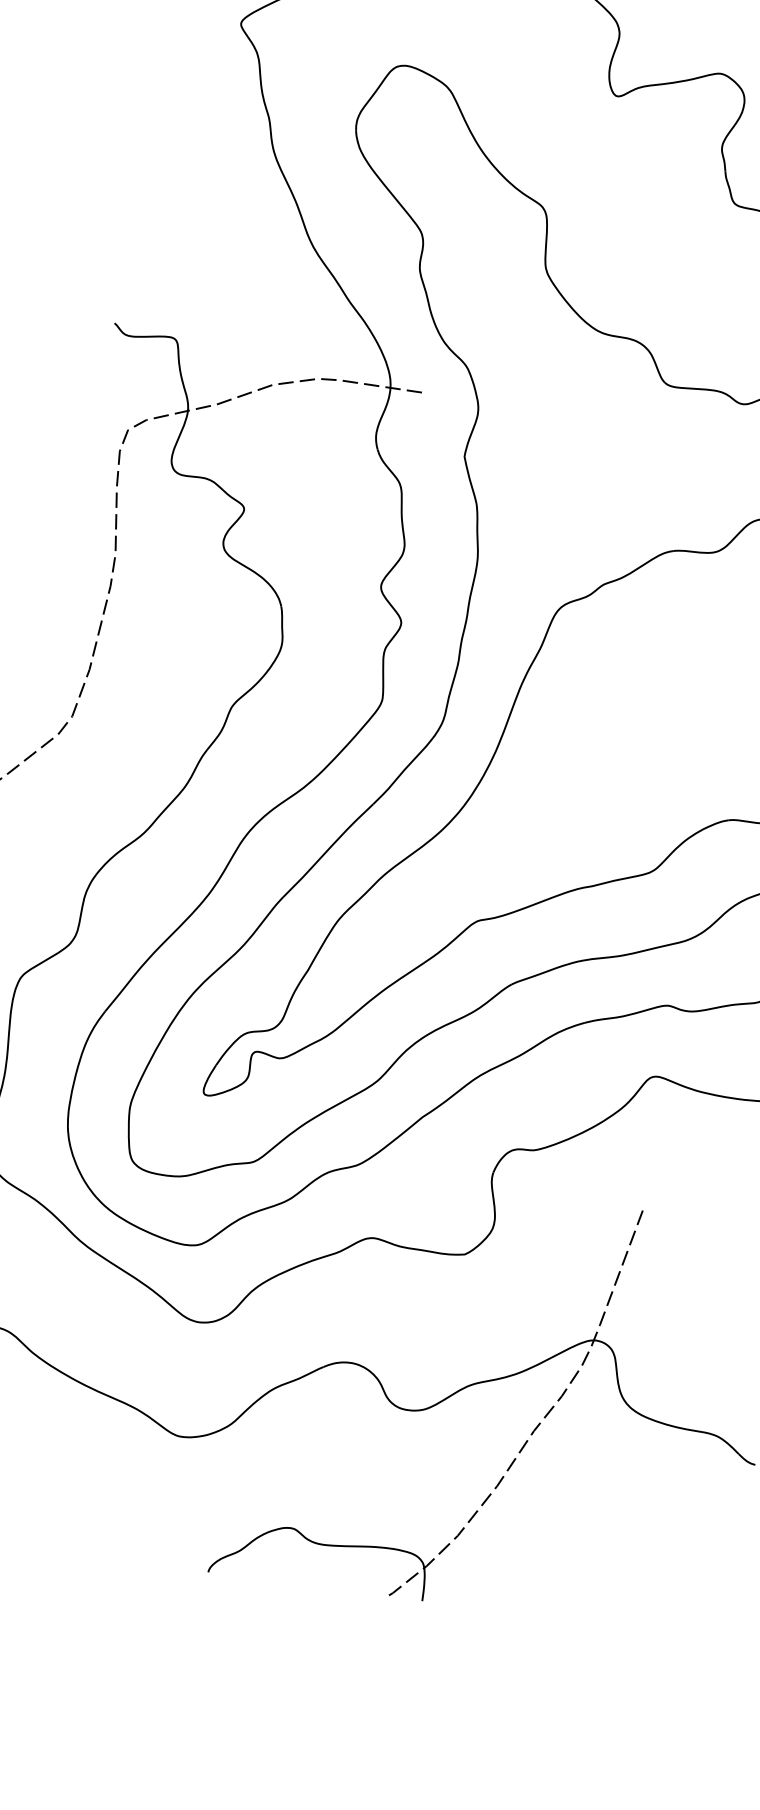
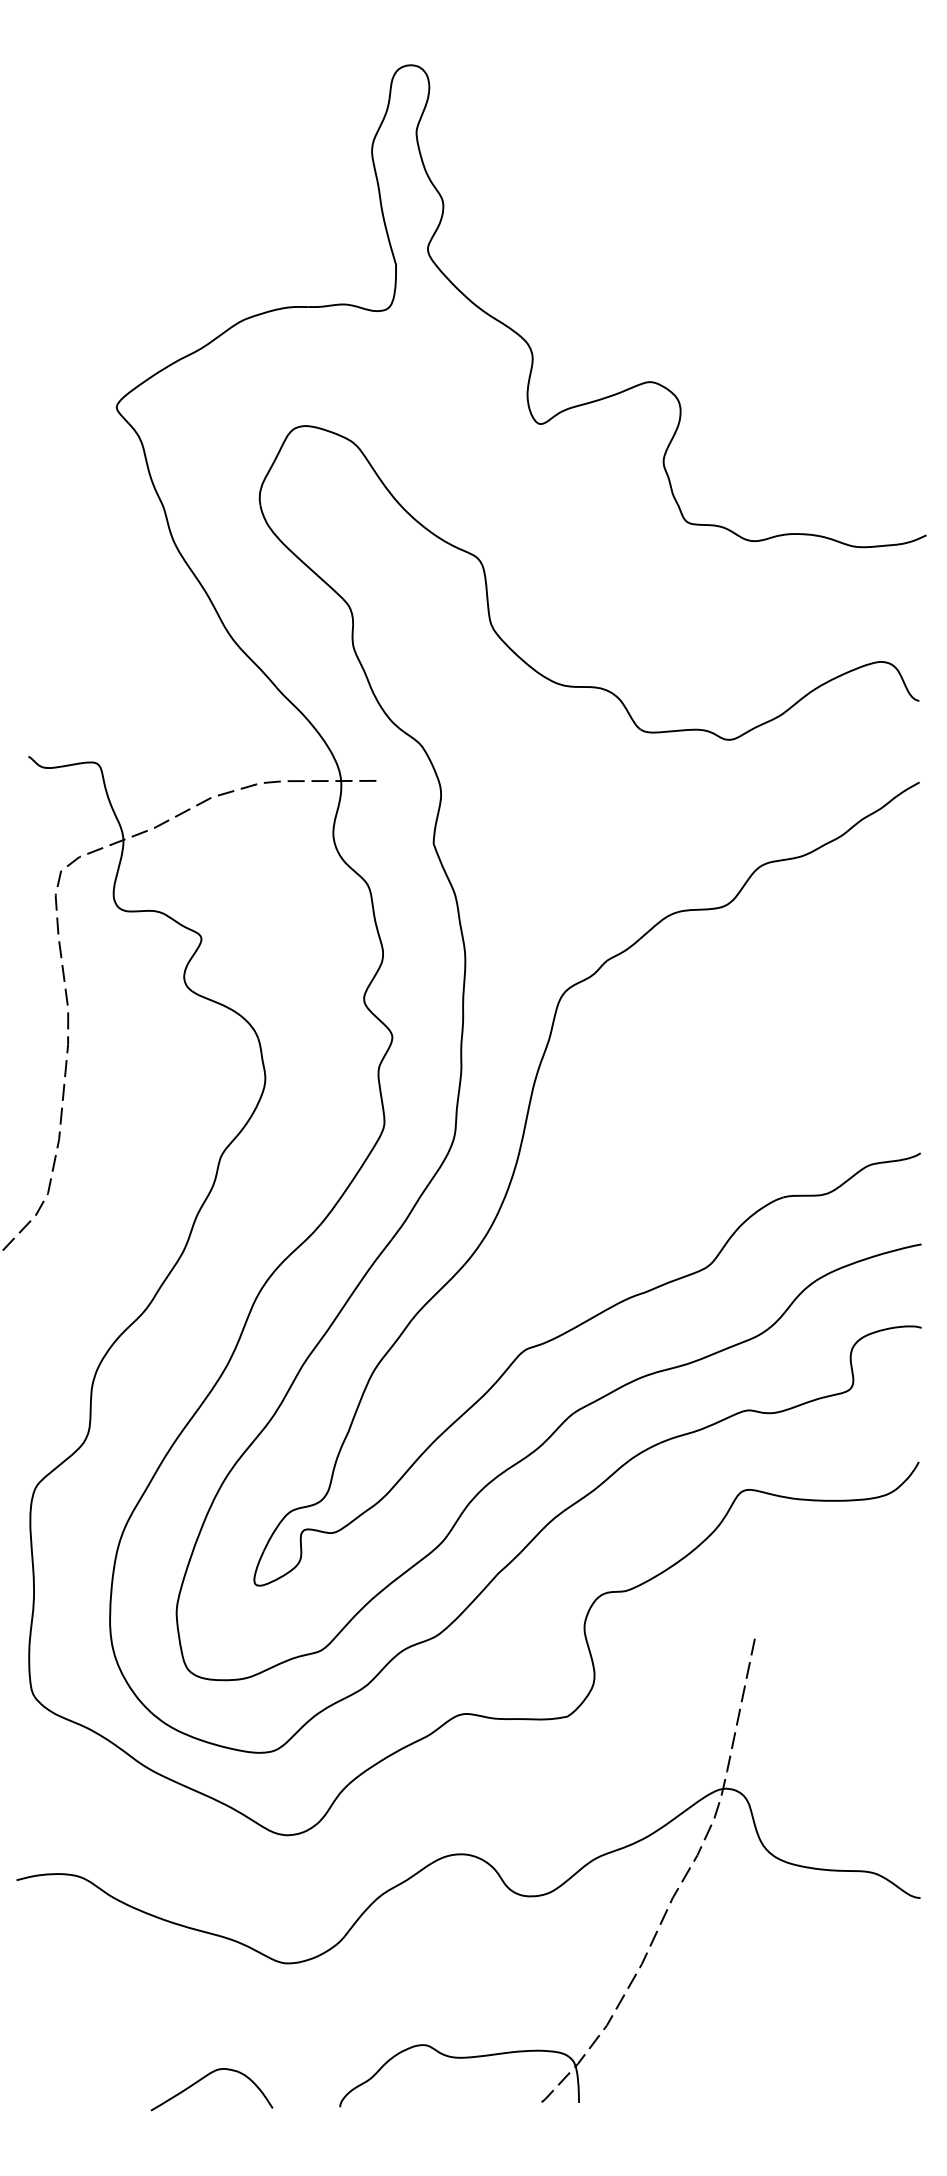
curve: (91, 1528) -> (204, 2078), added

